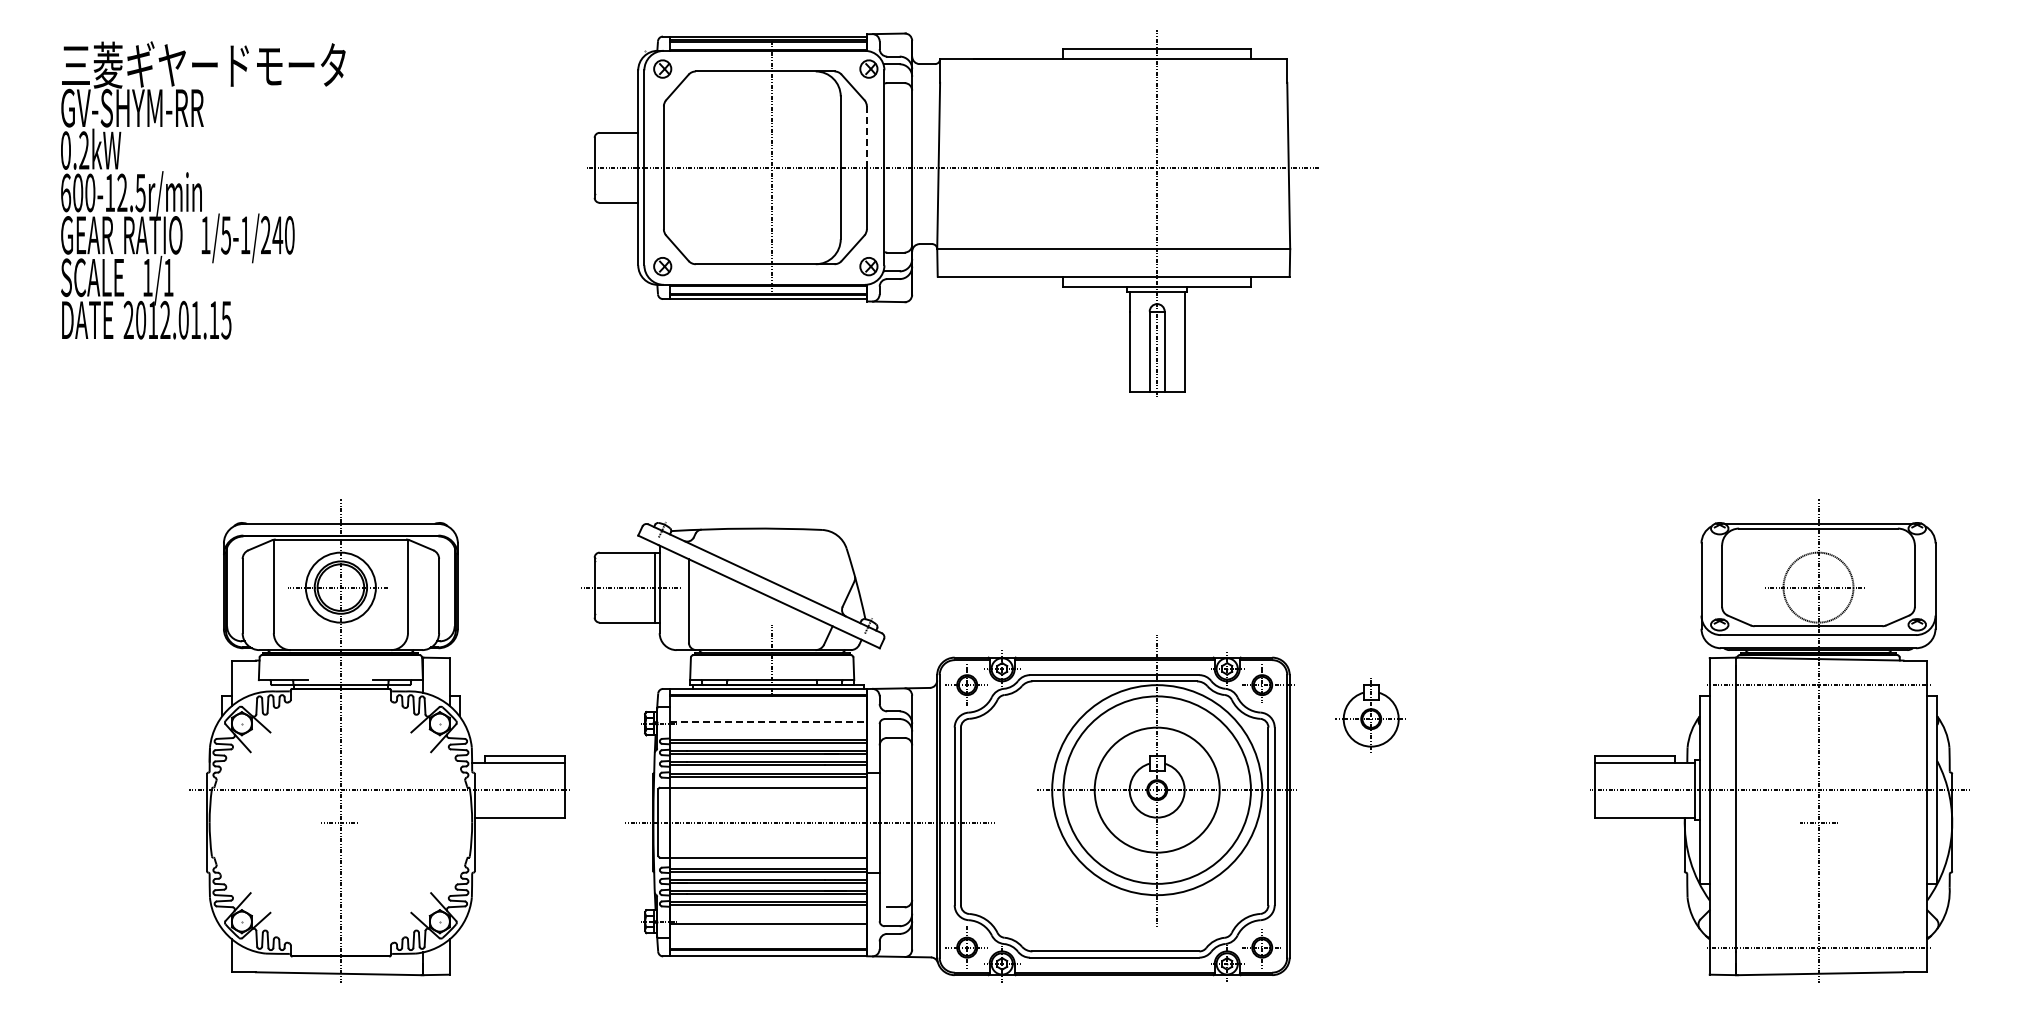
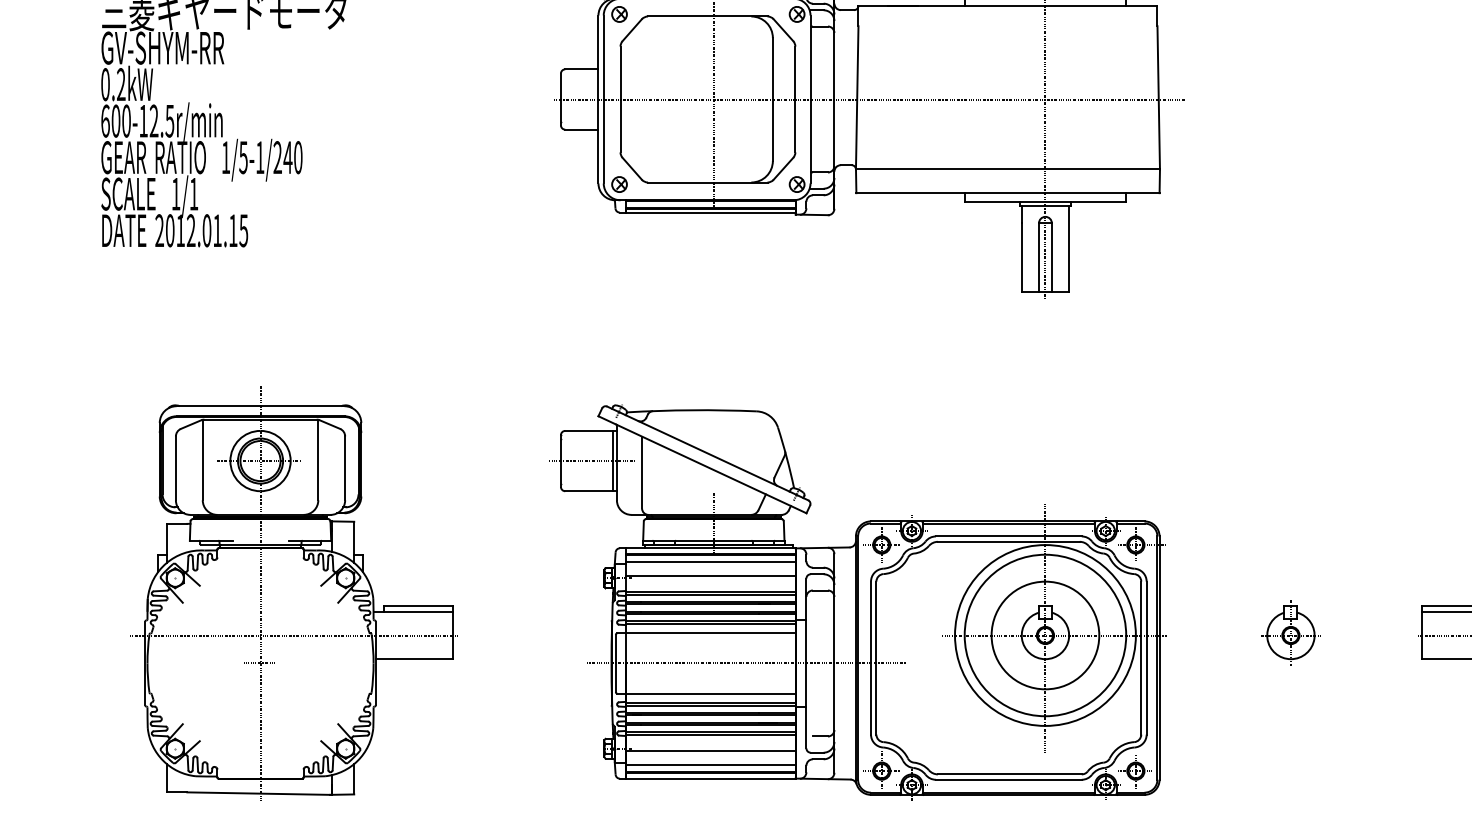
line: (866, 137) -> (795, 73), dashed -> solid
line: (768, 704) -> (710, 561), added
part: (1370, 715) -> (1290, 632), moved
line: (768, 721) -> (710, 576), dashed -> solid
part: (379, 740) -> (293, 592), moved
line: (768, 940) -> (710, 764), added

